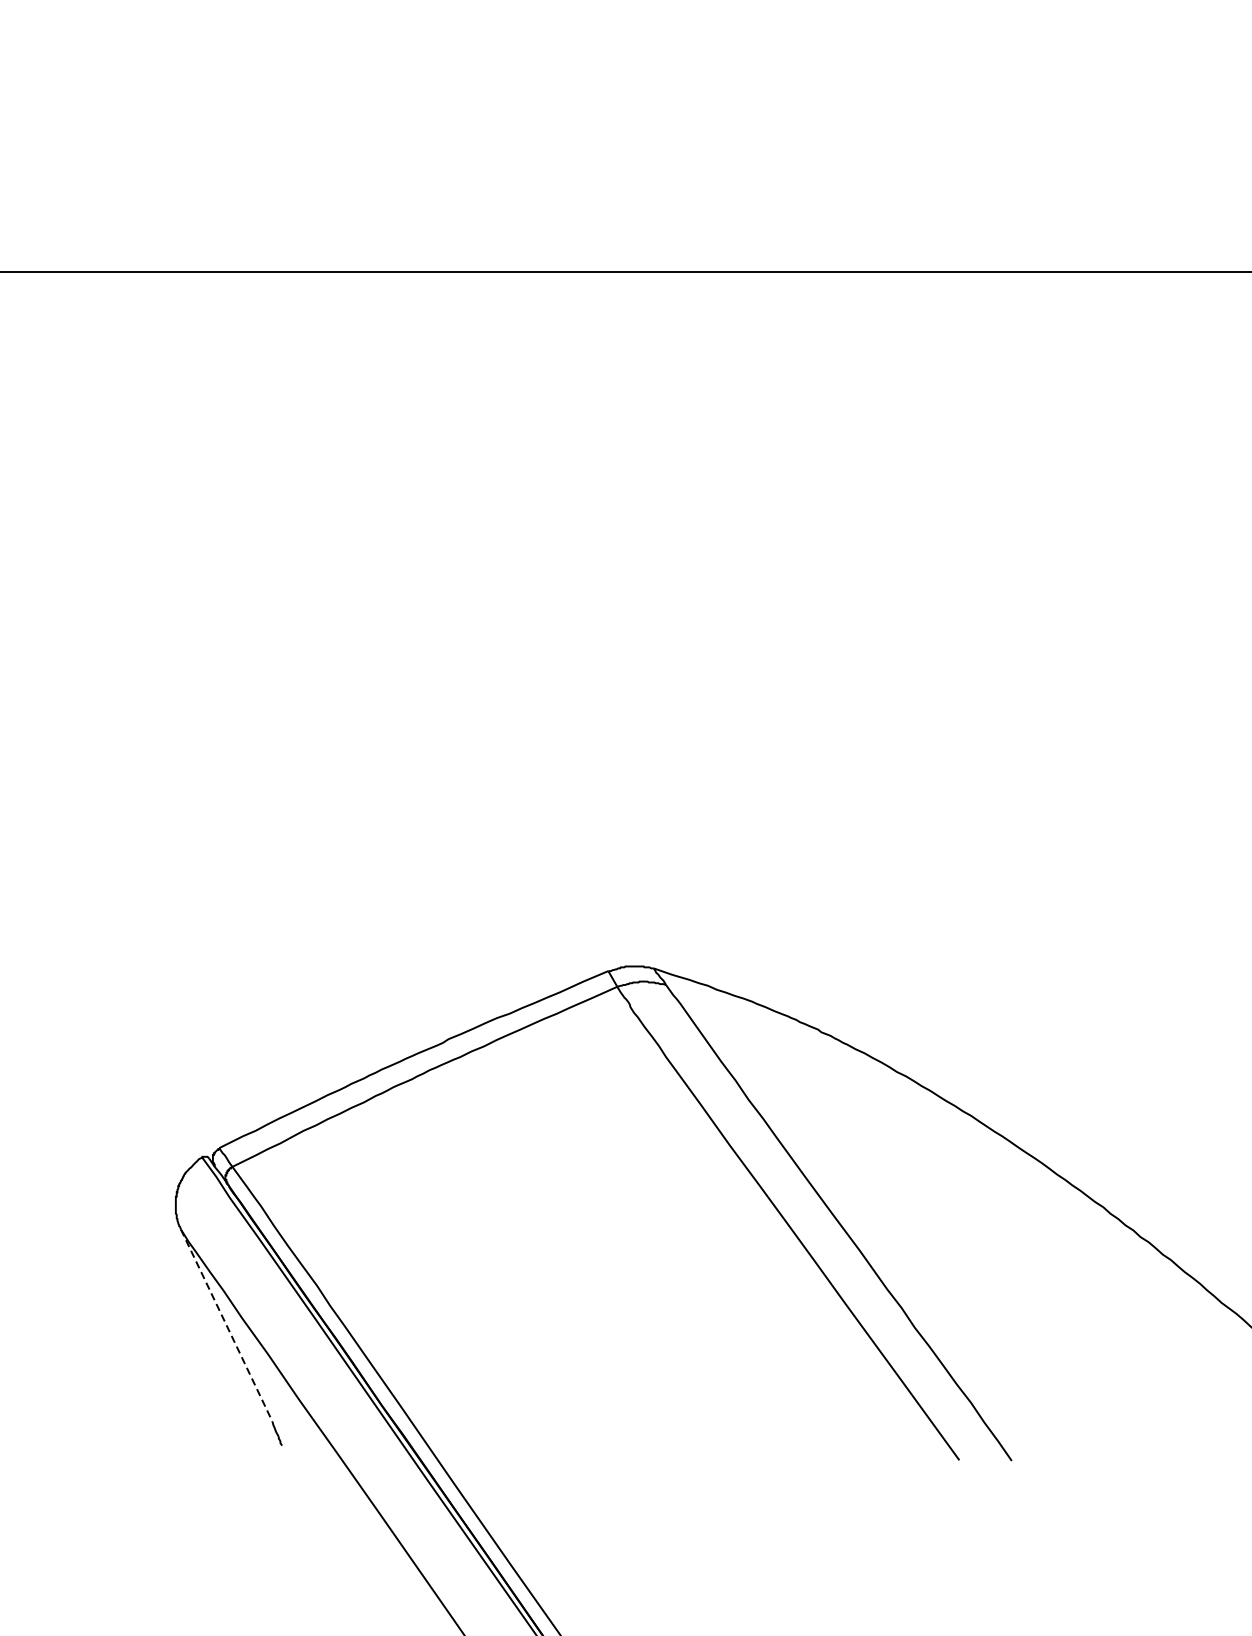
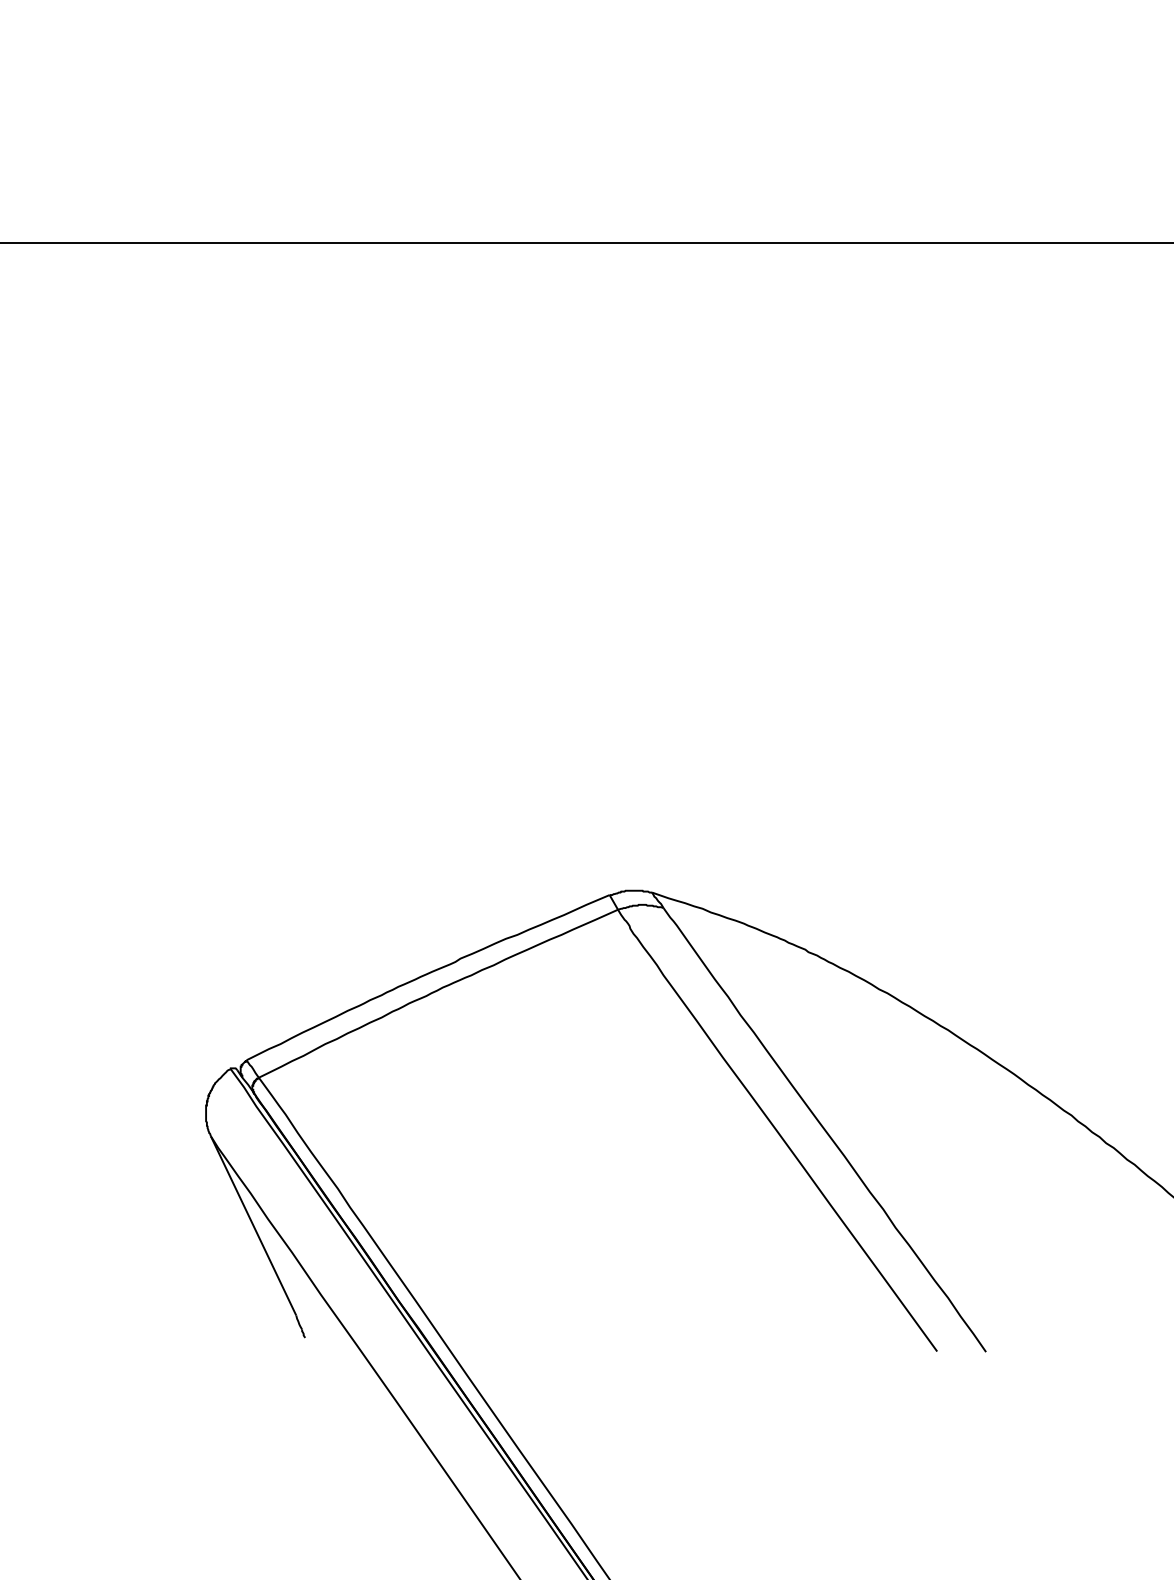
line: (226, 1326) -> (253, 1226), dashed -> solid

